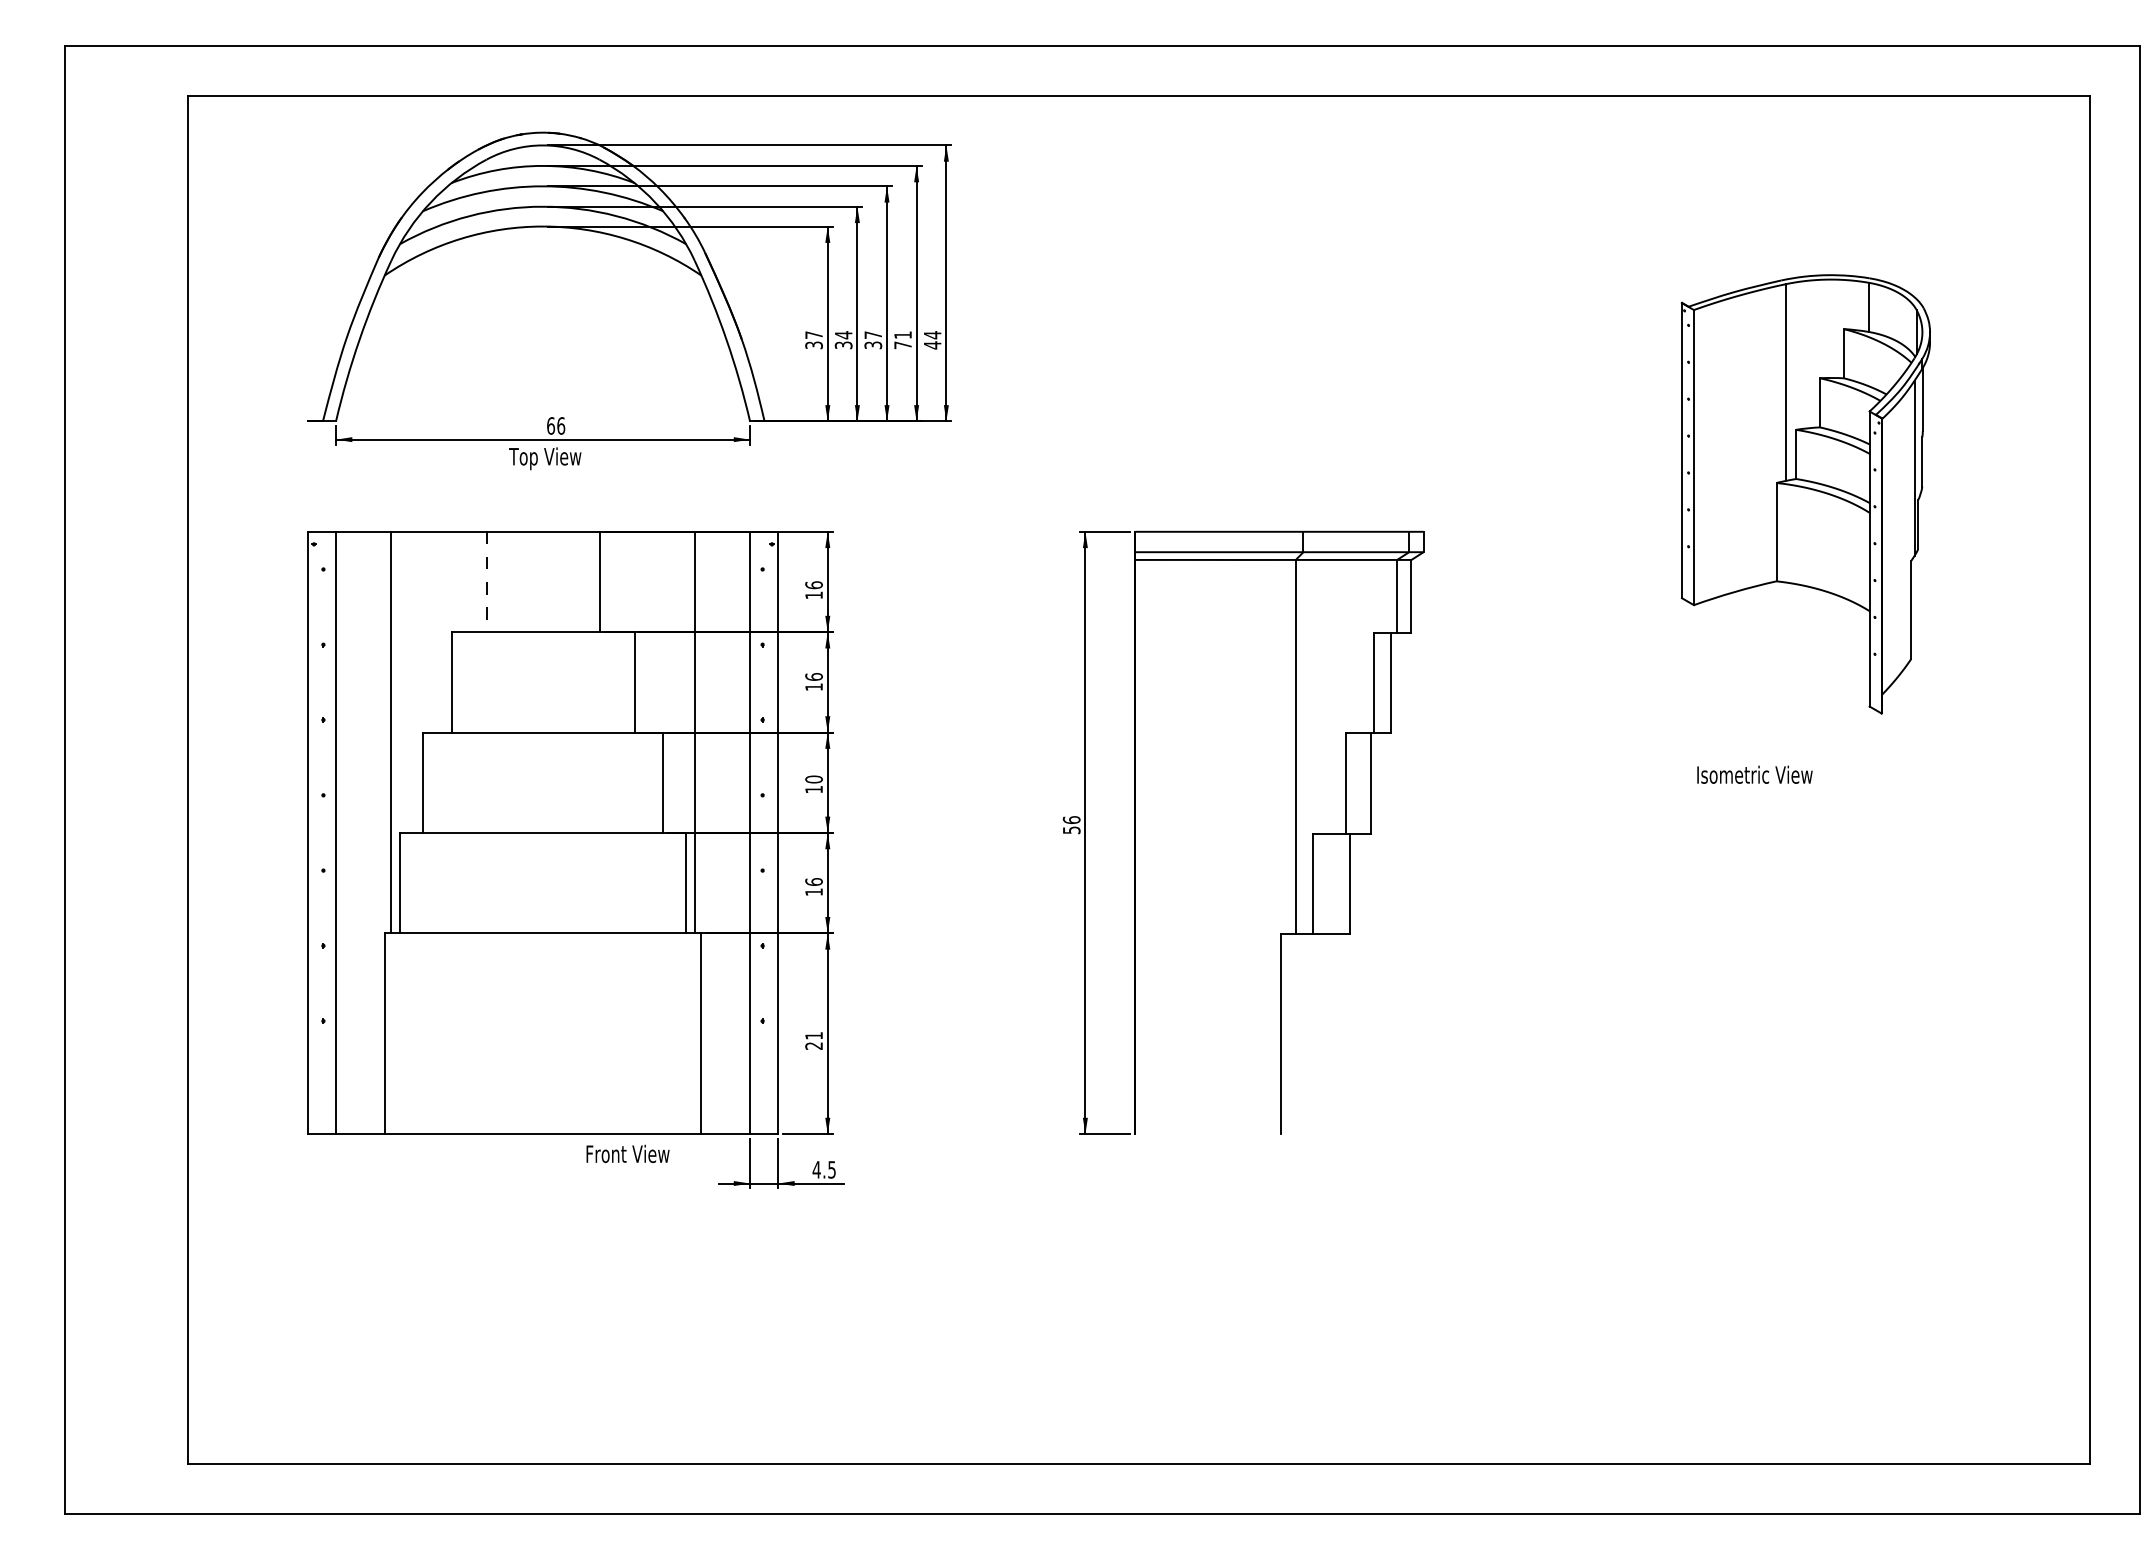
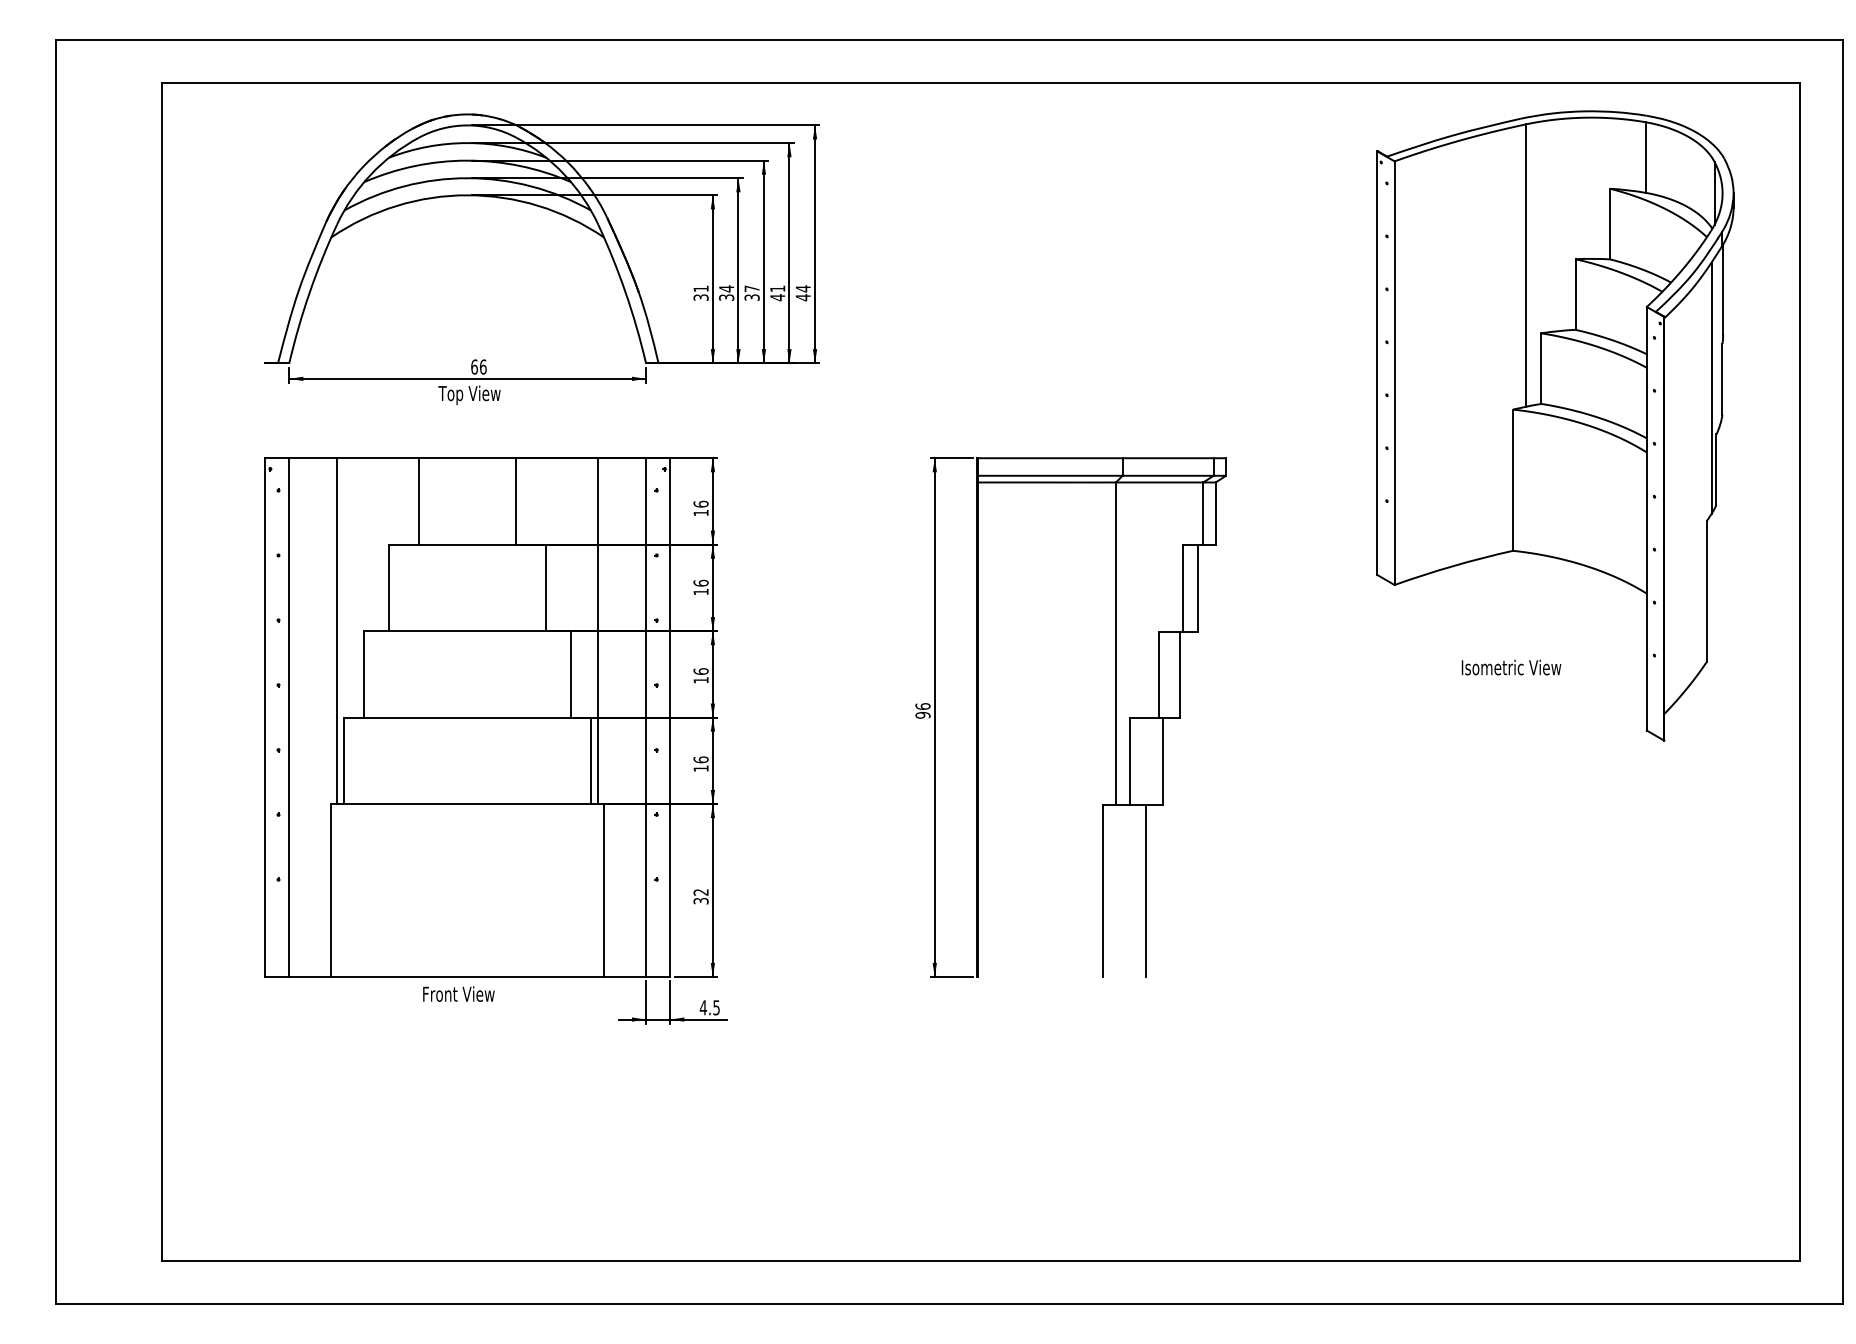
text: (813, 334) -> (700, 288), 37 -> 31
text: (902, 345) -> (777, 297), 71 -> 41
part: (1806, 493) -> (1555, 425), size x1.67
line: (487, 582) -> (419, 501), dashed -> solid
text: (813, 779) -> (700, 671), 10 -> 16
text: (1071, 830) -> (922, 715), 56 -> 96
line: (1330, 1033) -> (1145, 890), added
text: (813, 1040) -> (700, 896), 21 -> 32
text: (627, 1153) -> (458, 993), moved

